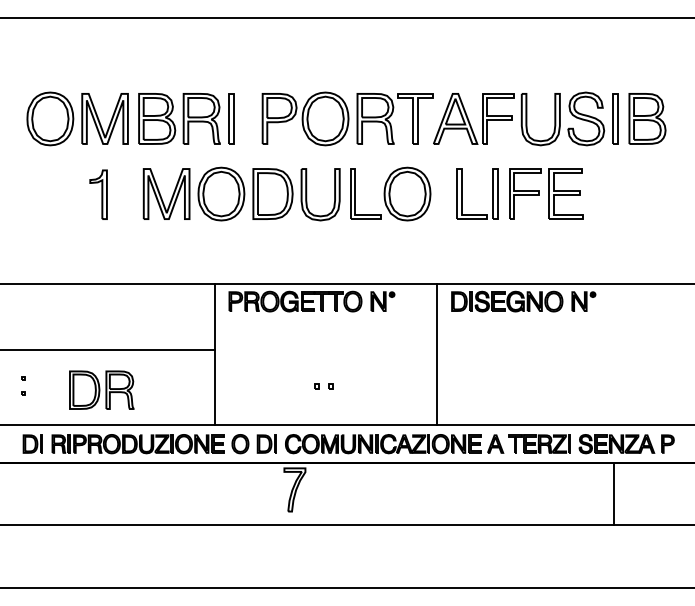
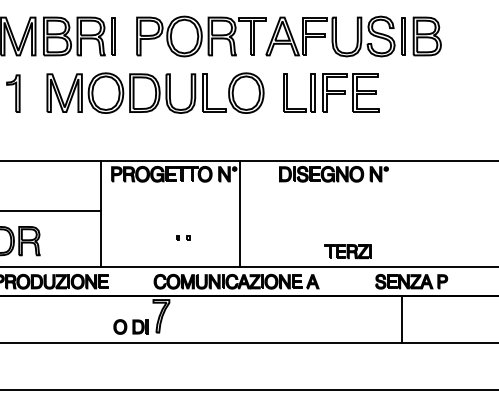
line: (437, 354) -> (239, 214), moved
part: (539, 443) -> (348, 251), moved
part: (253, 444) -> (130, 327), moved

